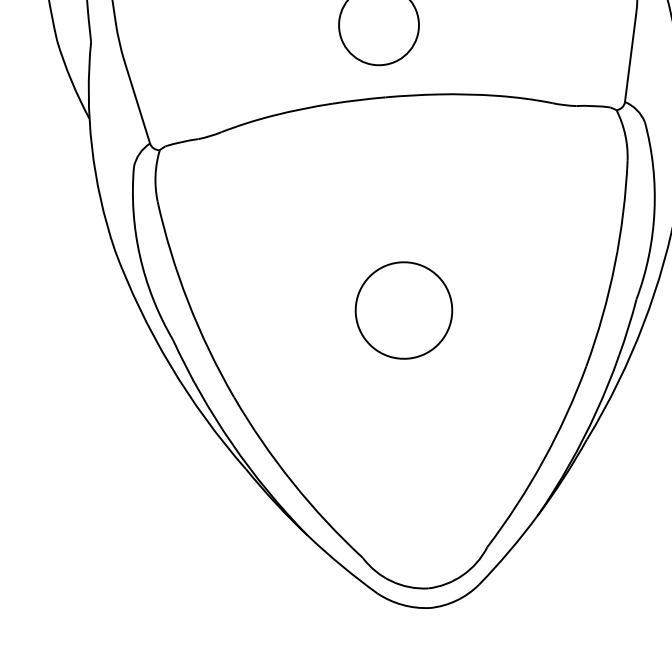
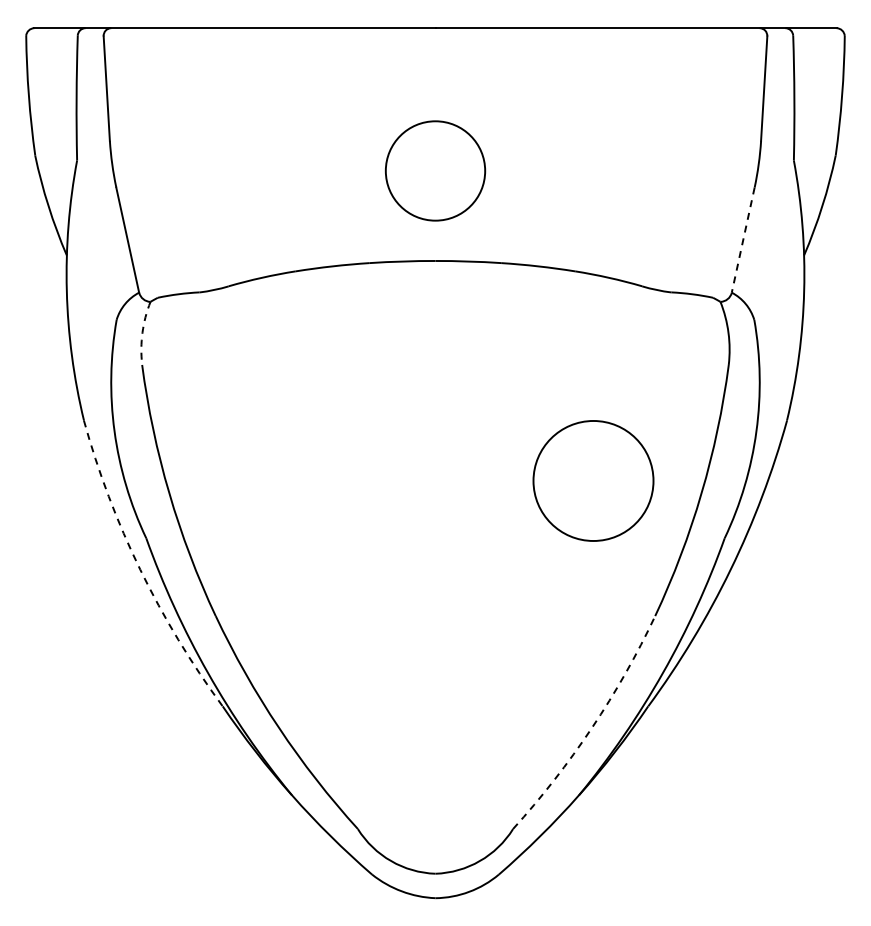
line: (630, 59) -> (743, 240), solid -> dashed
arc: (155, 175) -> (142, 332), solid -> dashed
circle: (403, 310) -> (593, 480), moved
arc: (170, 365) -> (140, 569), solid -> dashed
arc: (543, 460) -> (592, 727), solid -> dashed

